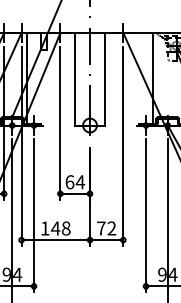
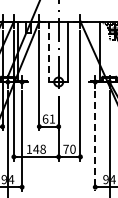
line: (75, 80) -> (49, 52), solid -> dashed
text: (80, 181) -> (52, 118), 64 -> 61
line: (146, 216) -> (95, 141), solid -> dashed
text: (111, 228) -> (72, 149), 72 -> 70

